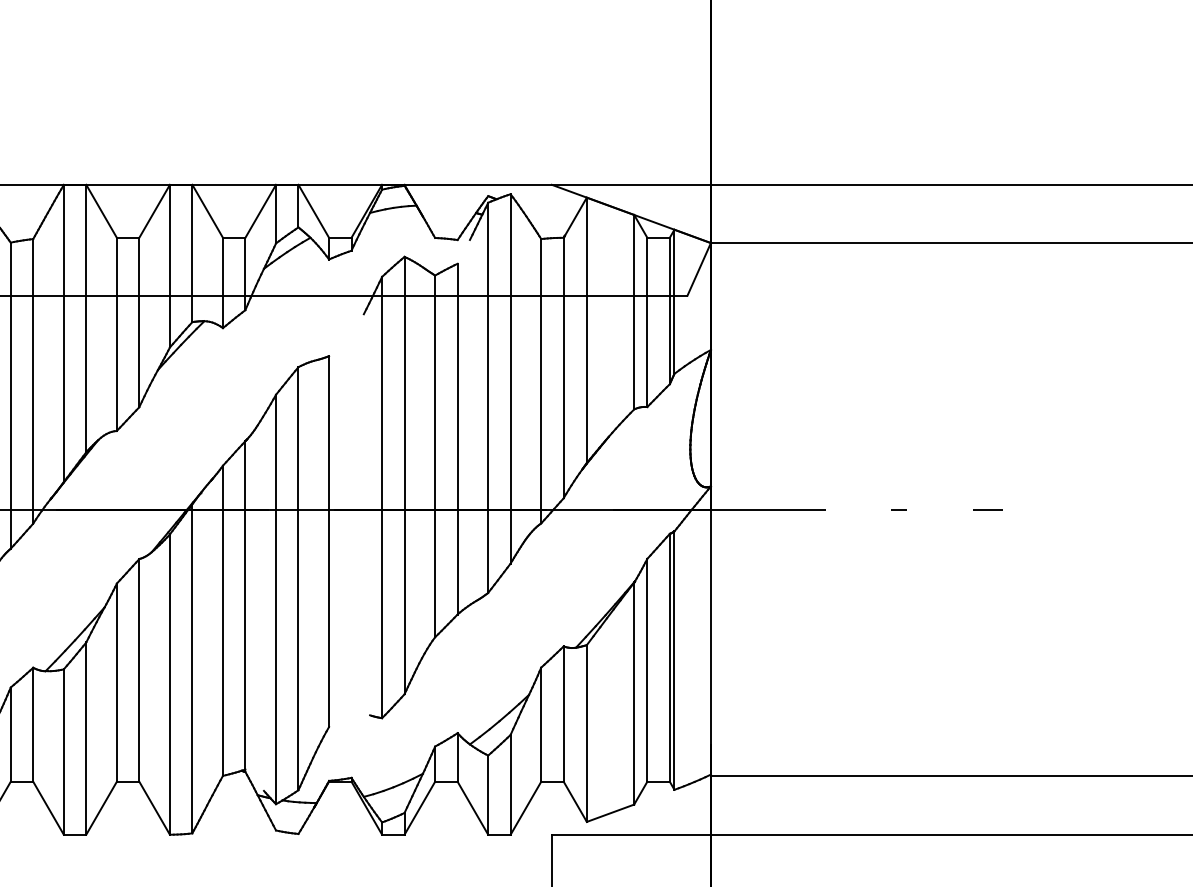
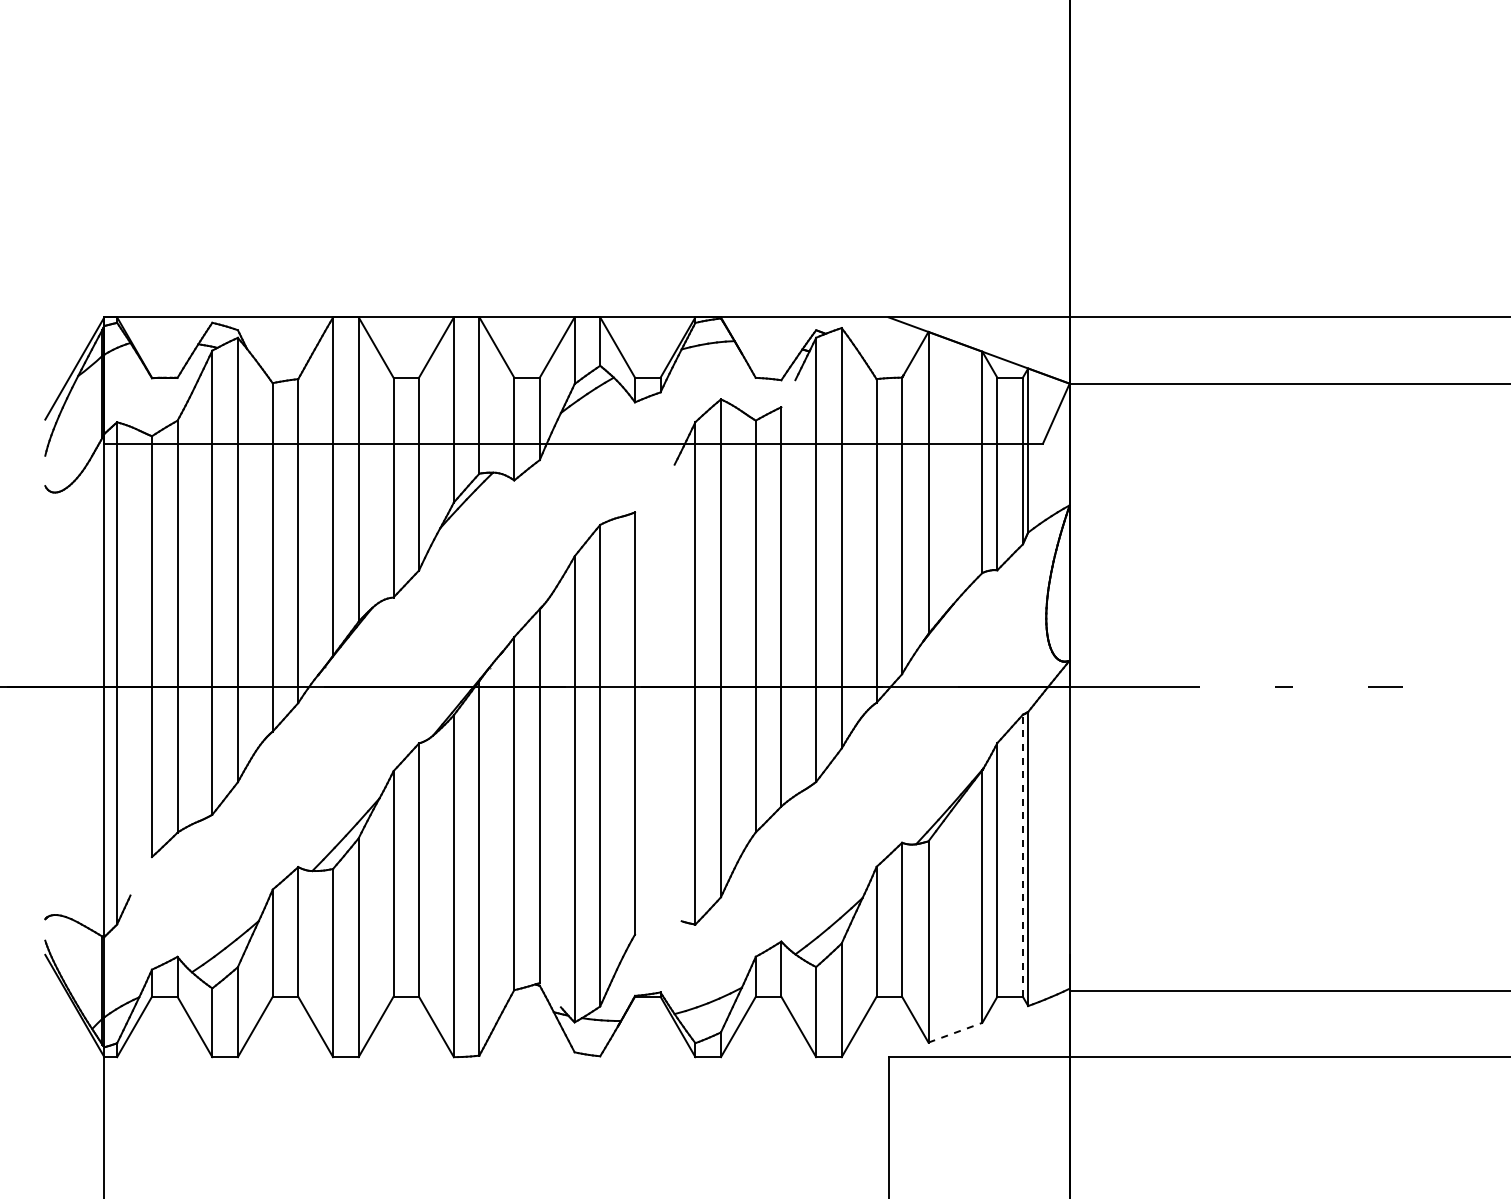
line: (669, 657) -> (1022, 855), solid -> dashed
line: (610, 813) -> (955, 1032), solid -> dashed

